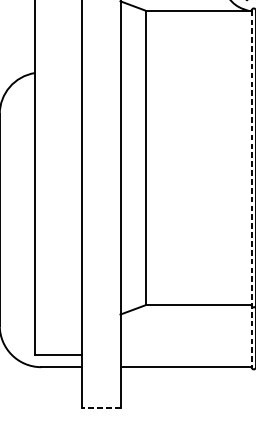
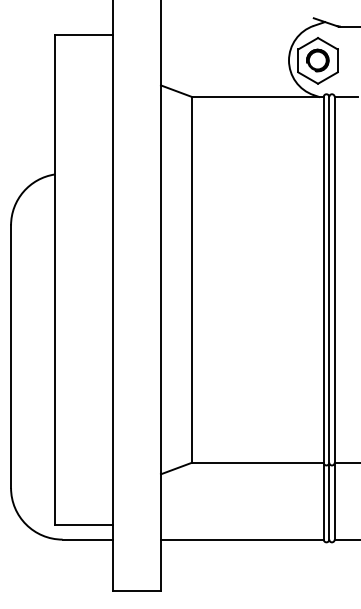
line: (251, 189) -> (323, 318), dashed -> solid
line: (101, 408) -> (137, 590), dashed -> solid

